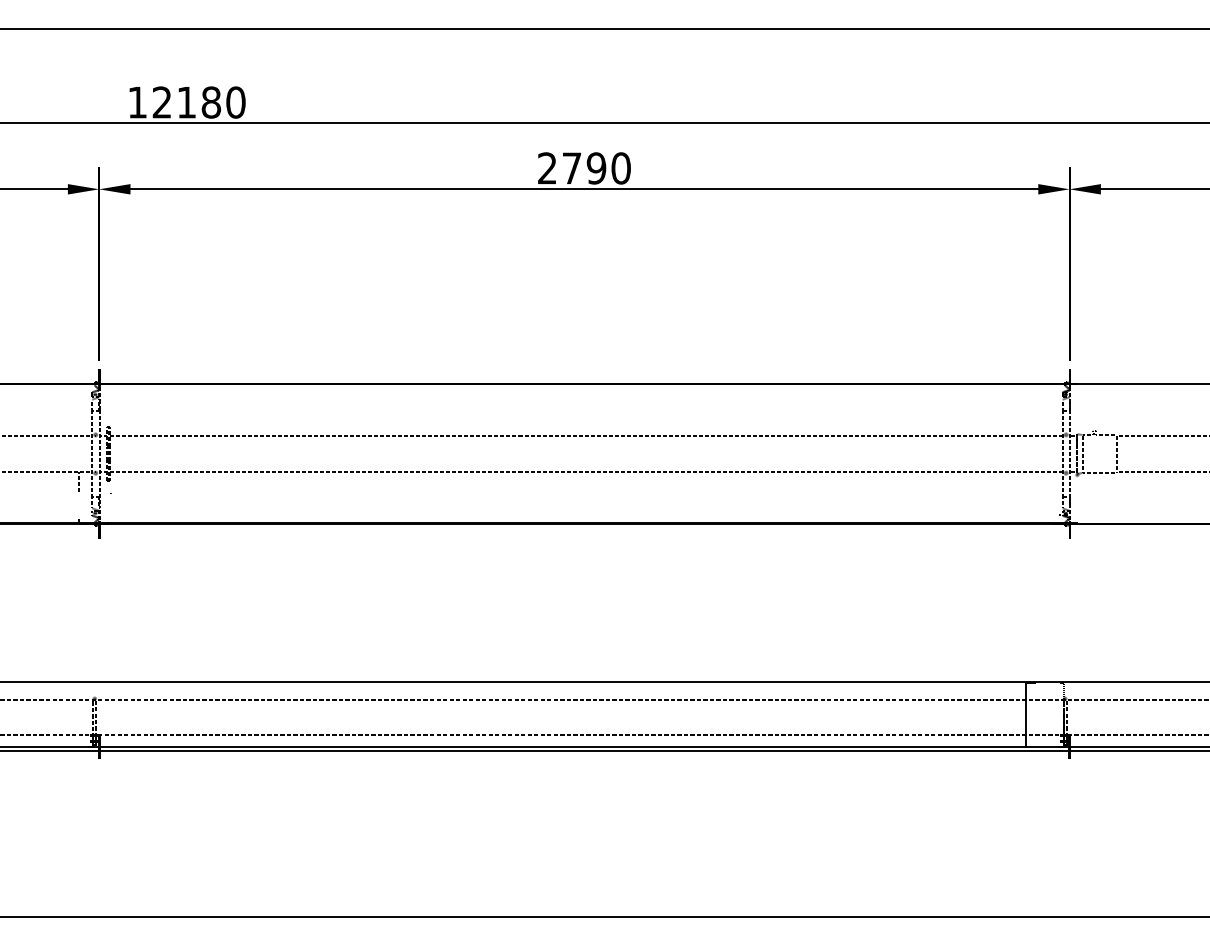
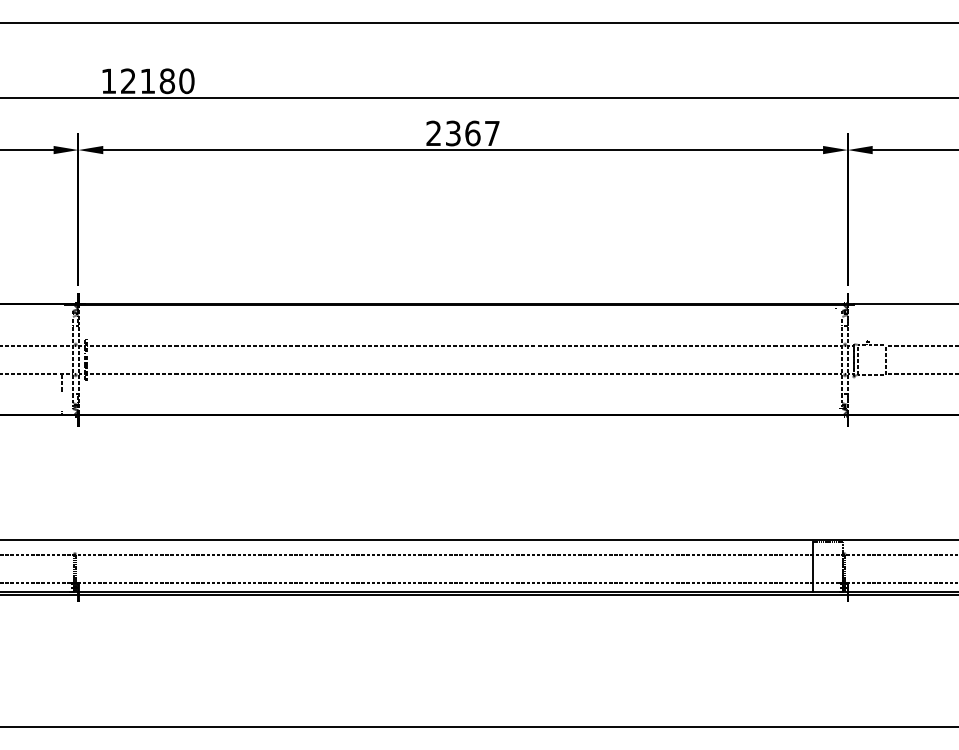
text: (597, 168) -> (473, 133), 2790 -> 2367

